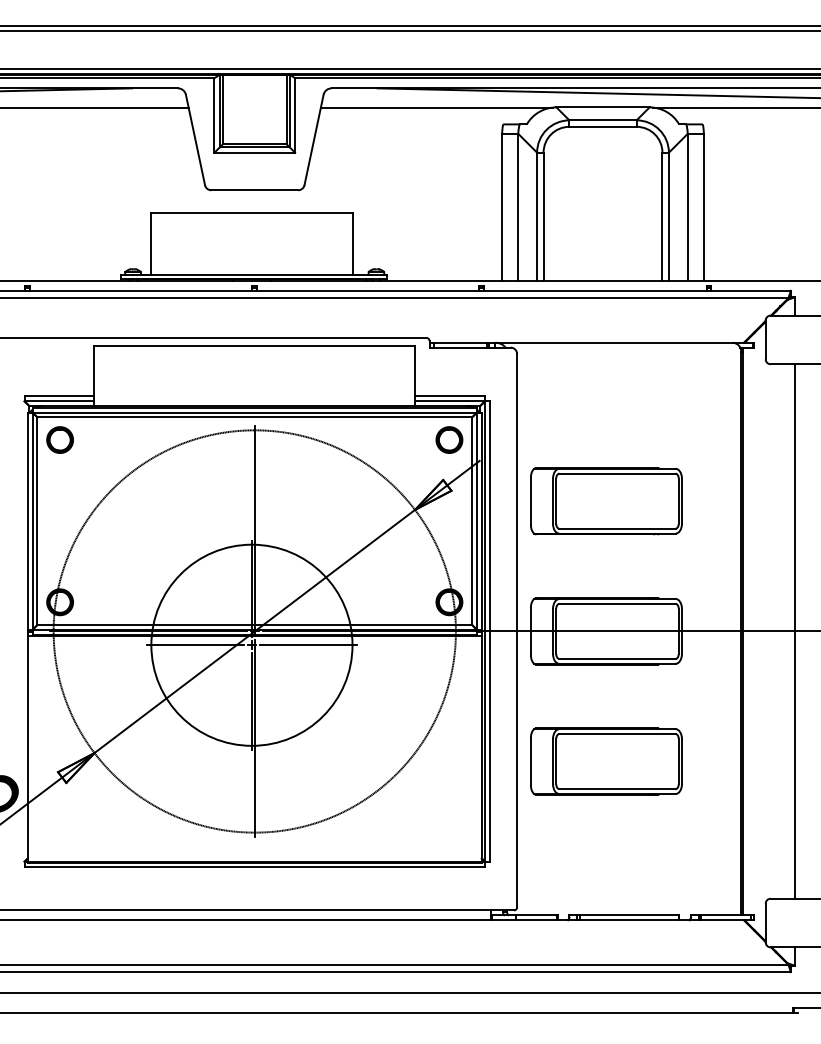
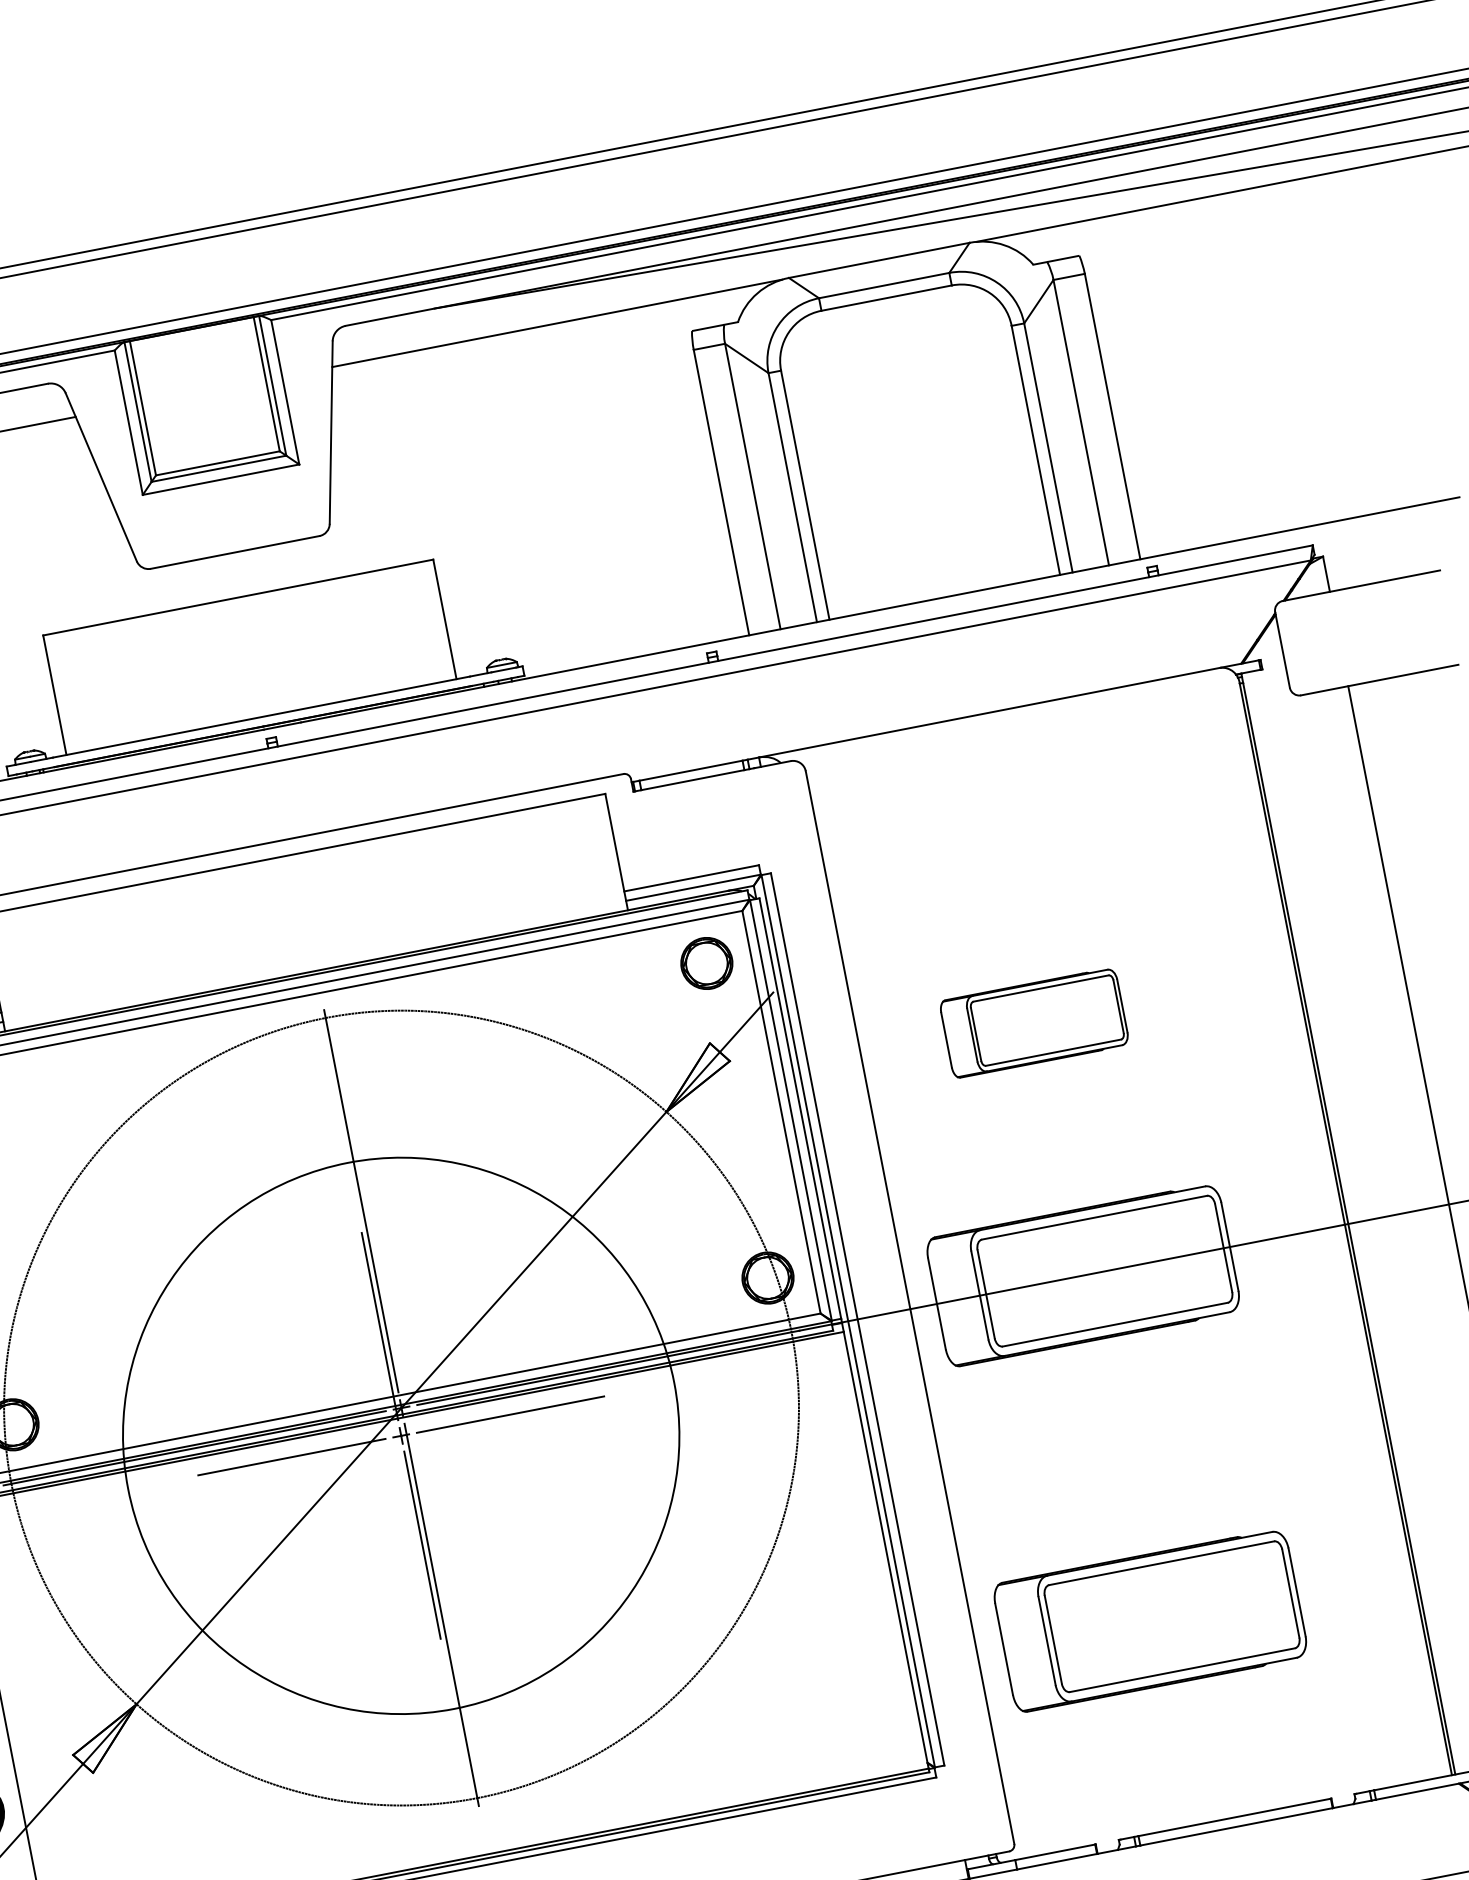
part: (606, 501) -> (1034, 1023), size x0.6
circle: (251, 644) -> (400, 1434), size x1.4
part: (606, 761) -> (1150, 1620), moved

